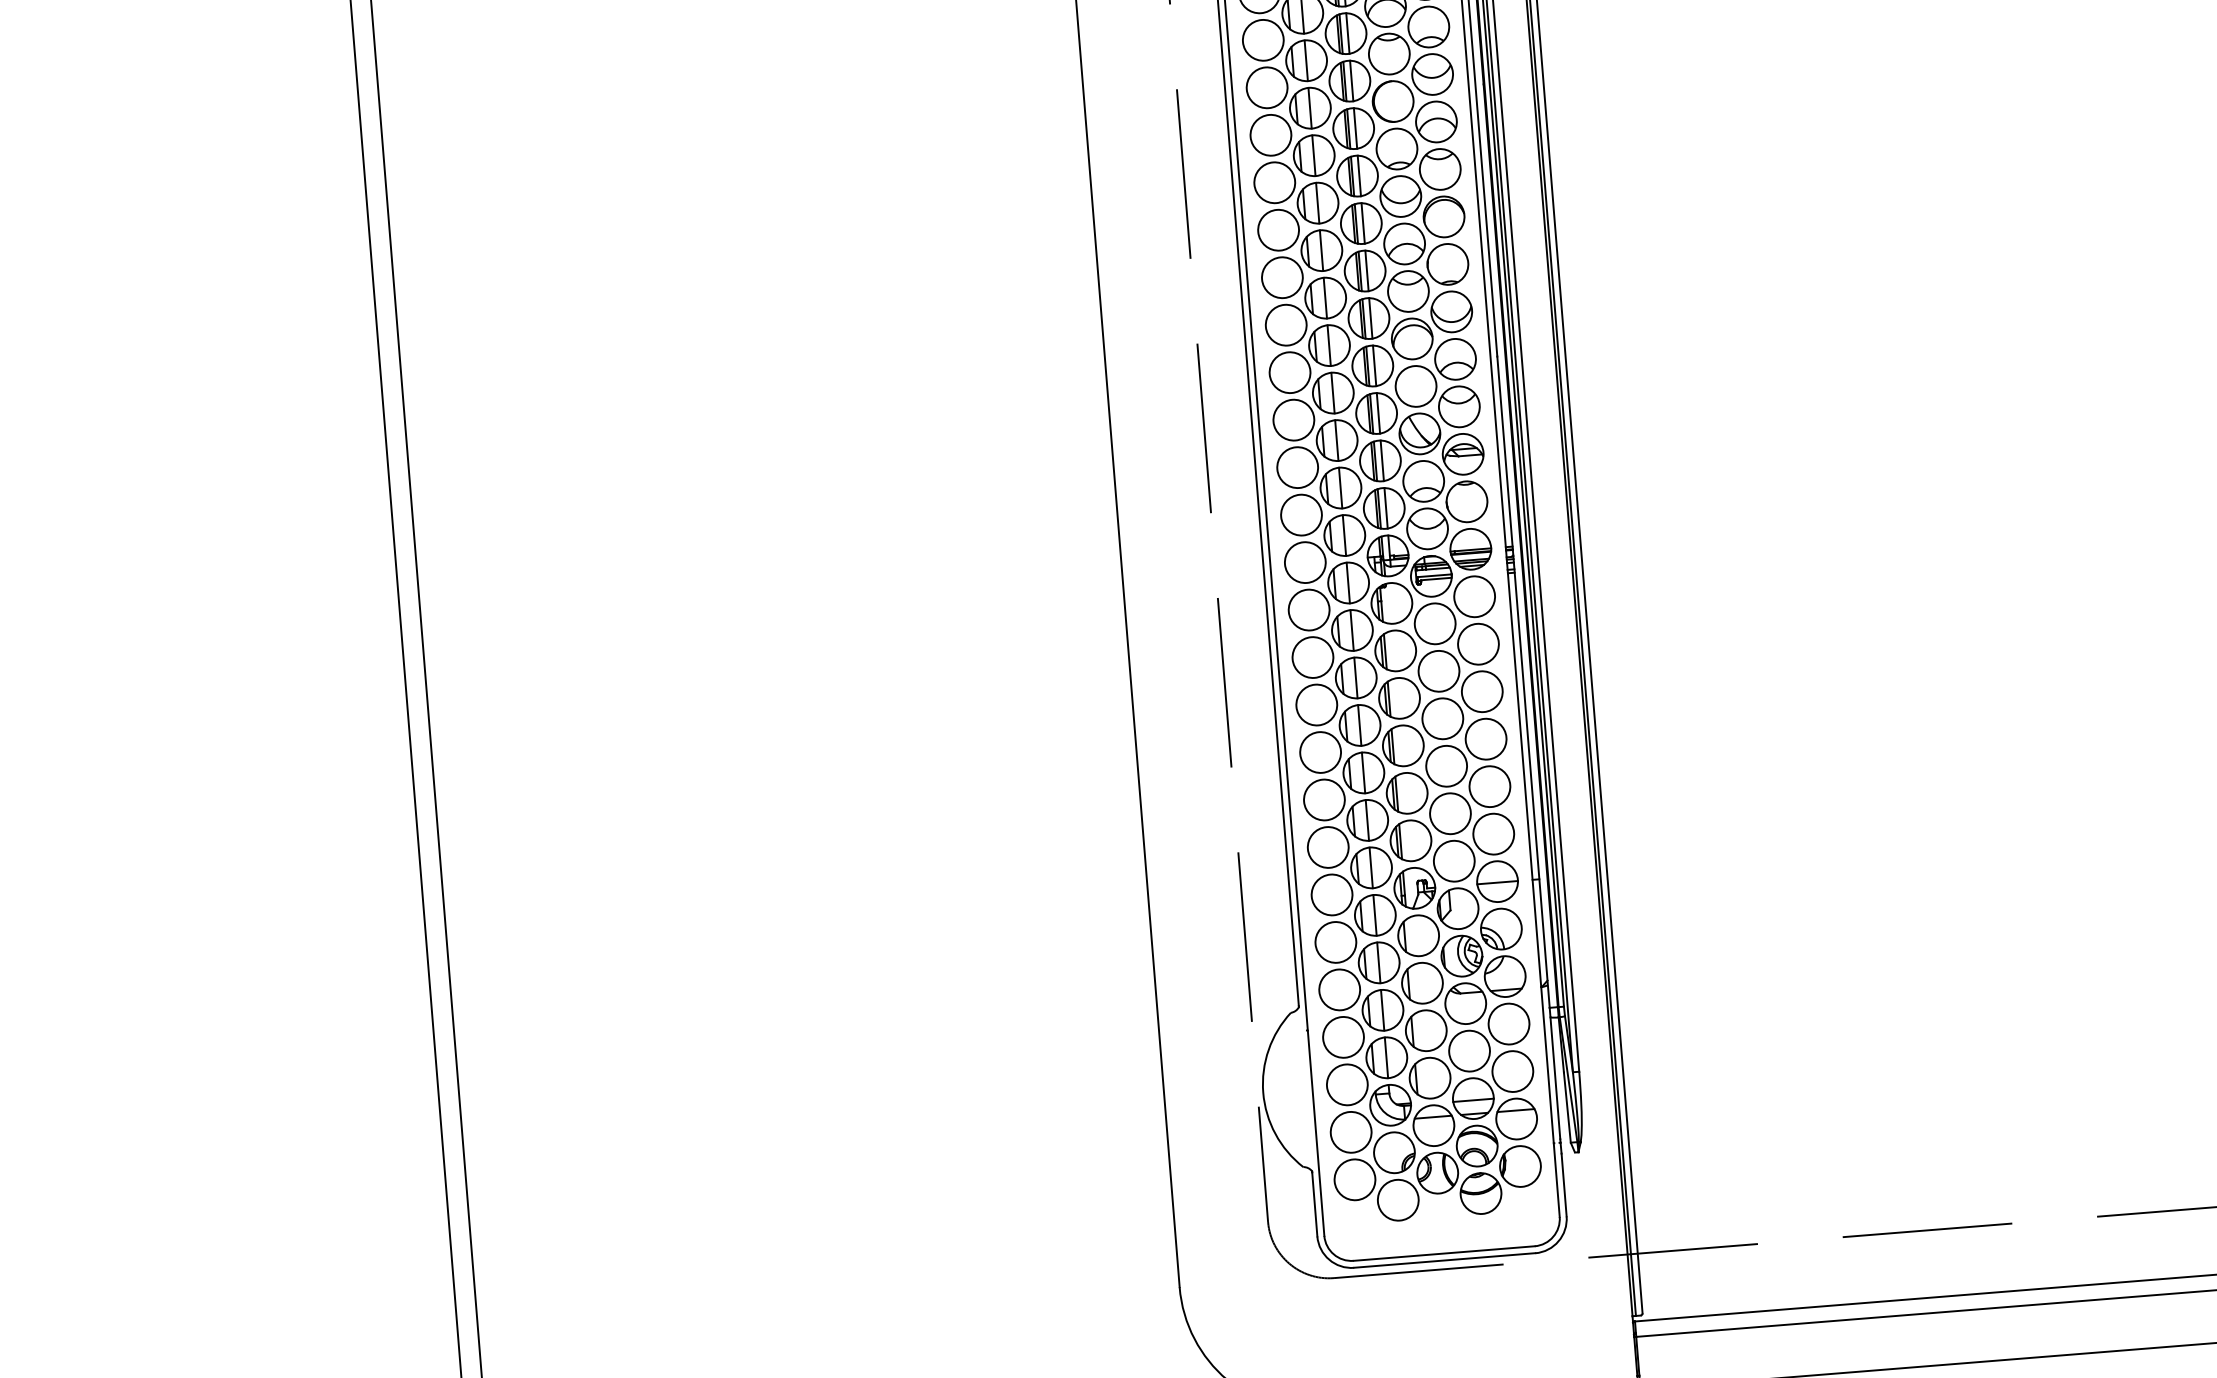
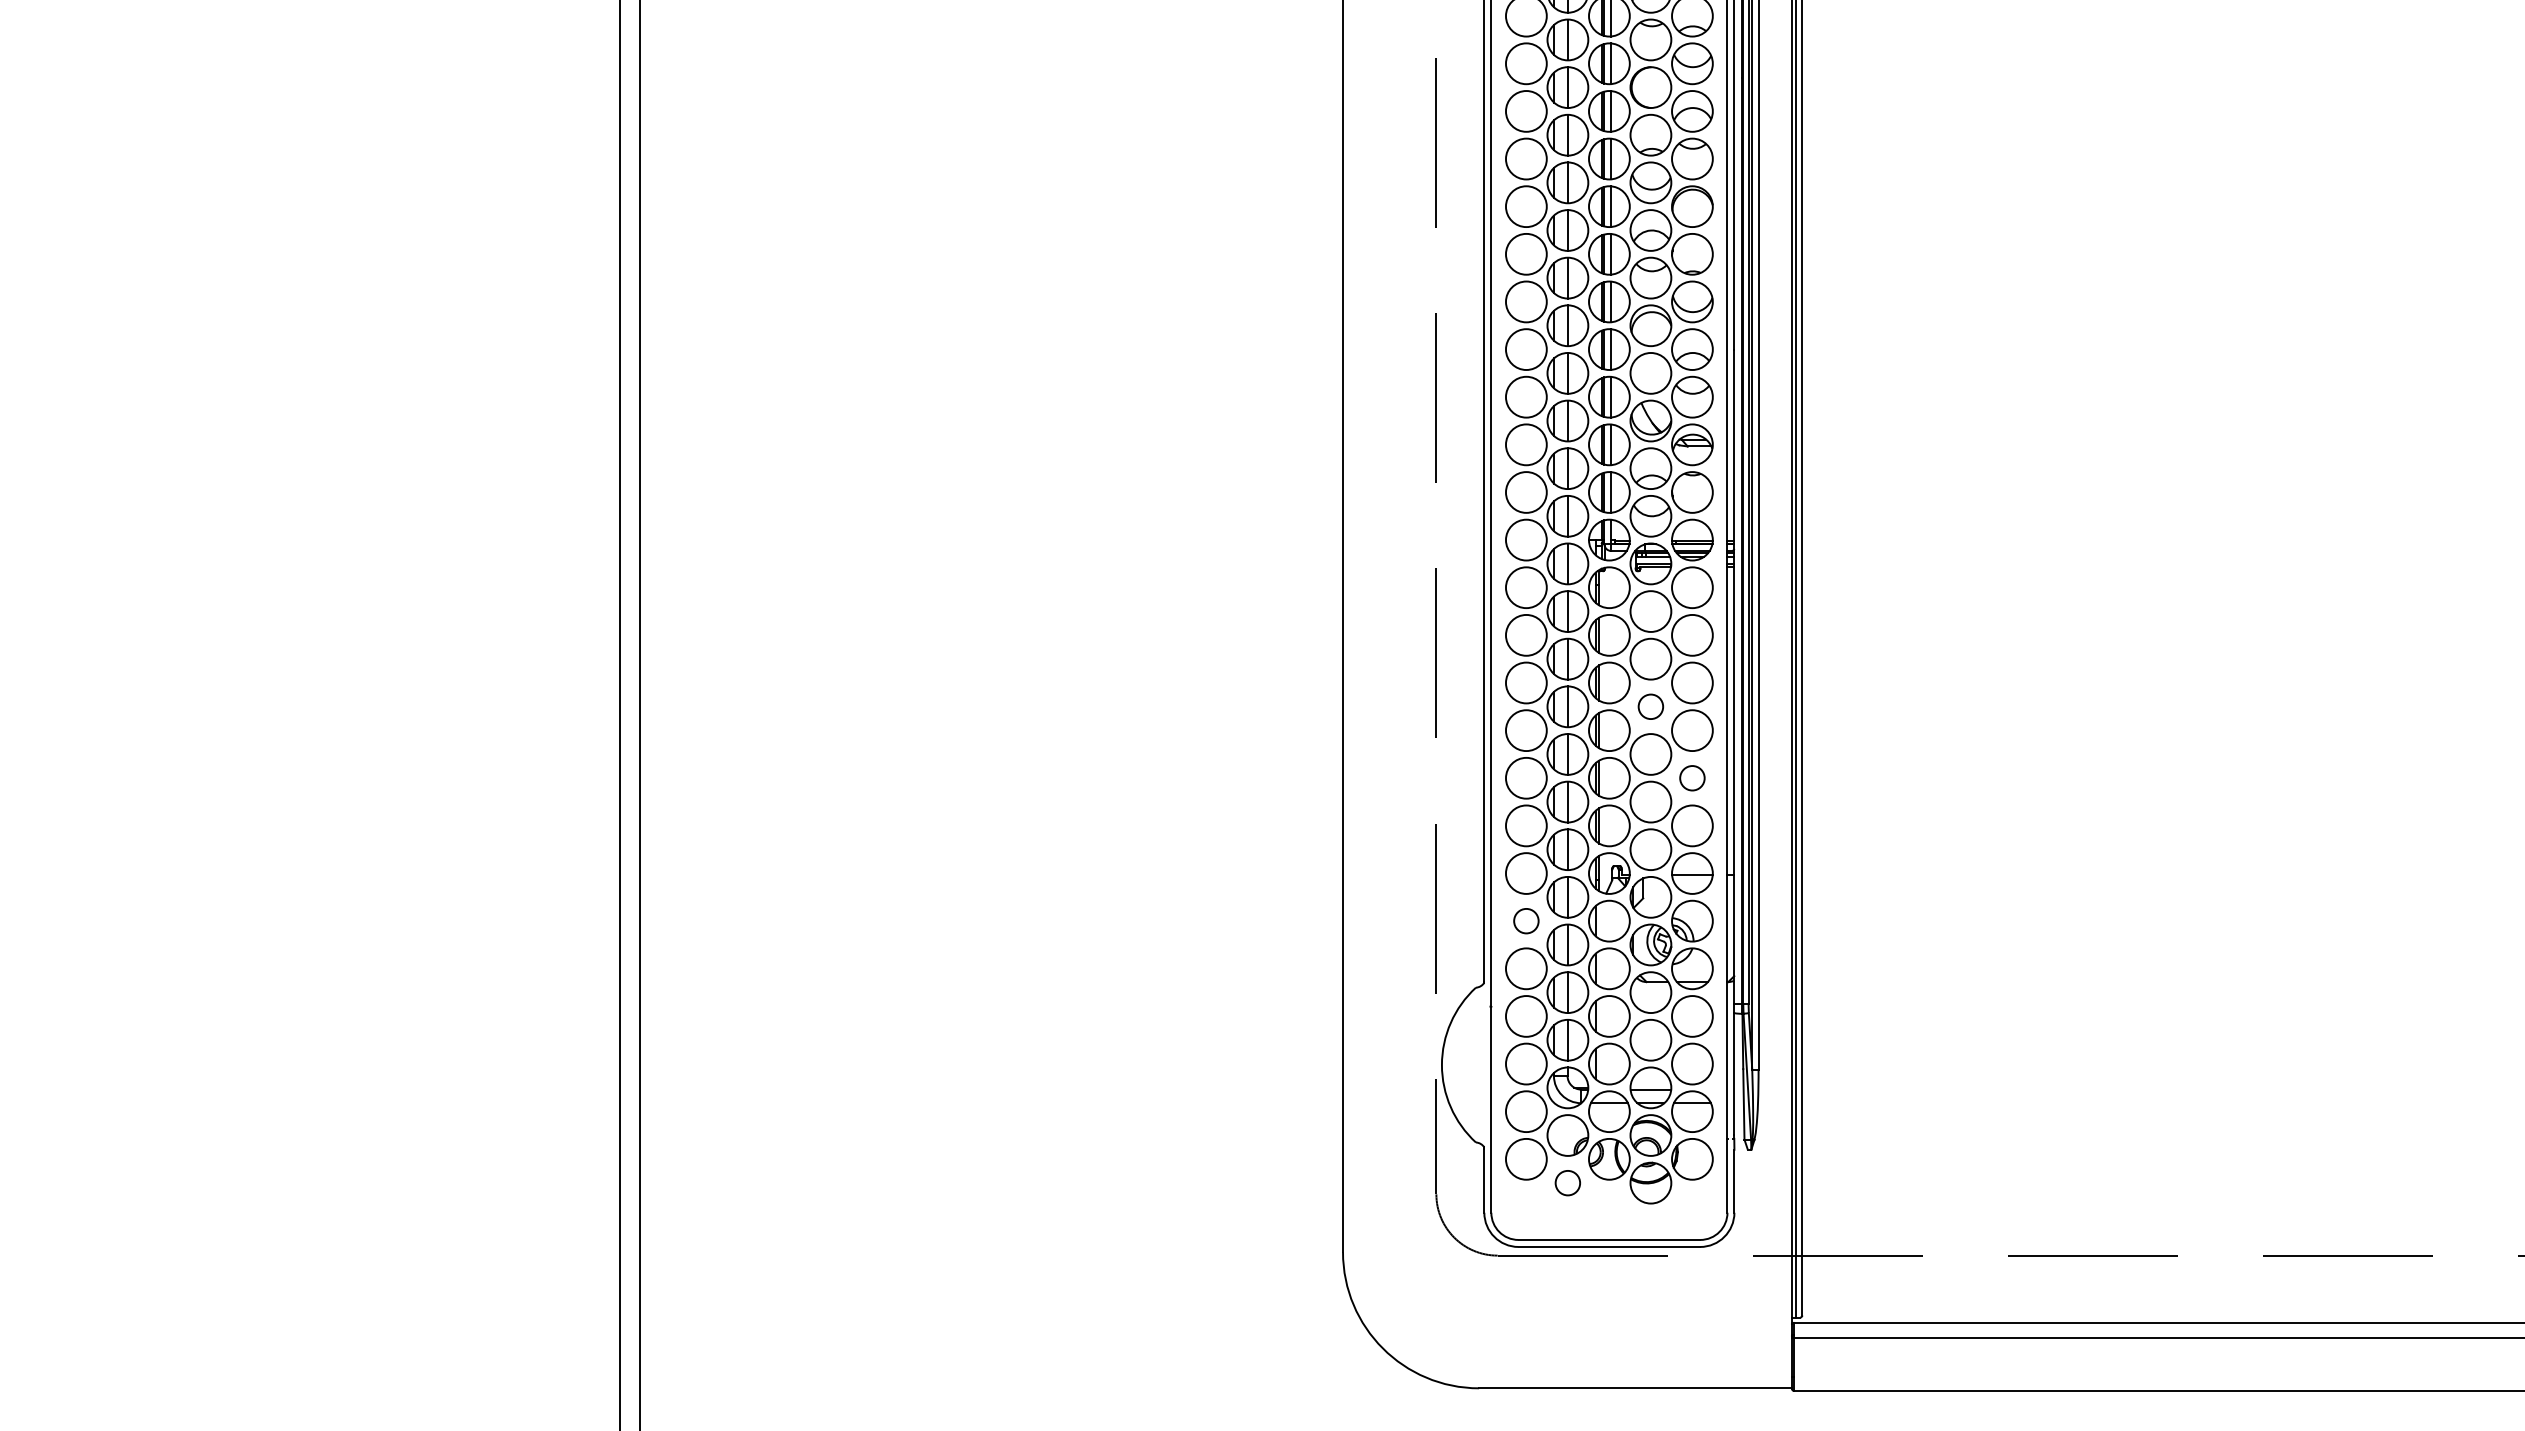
circle: (1442, 718) -> (1650, 706), size x0.6
circle: (1489, 785) -> (1692, 777), size x0.6
circle: (1334, 941) -> (1525, 920), size x0.6
circle: (1397, 1199) -> (1567, 1182), size x0.6

